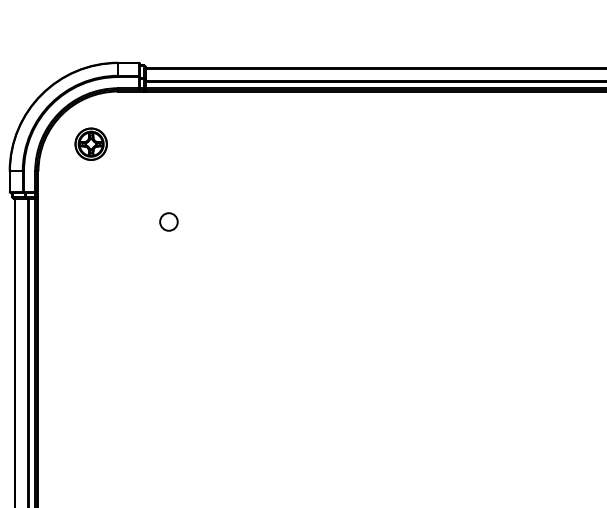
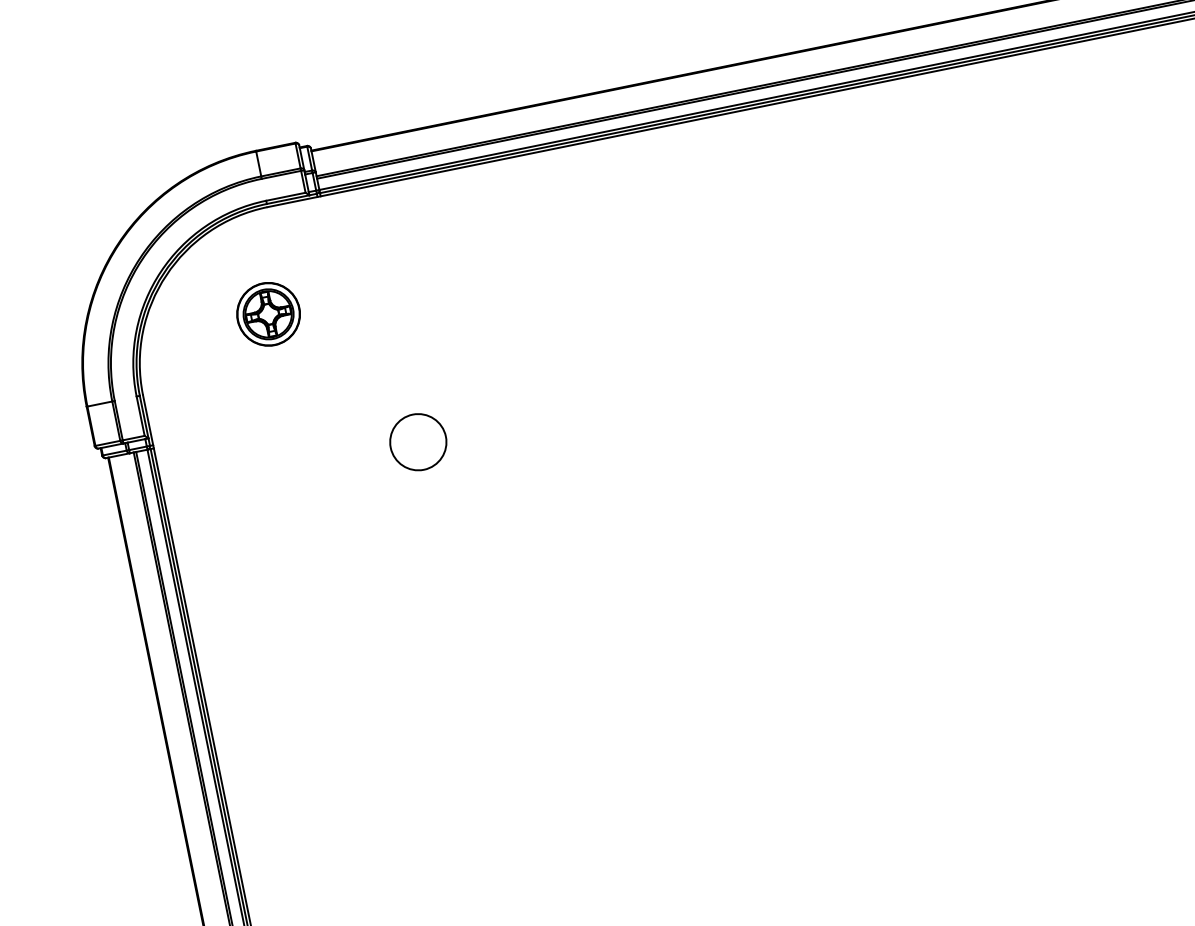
part: (90, 143) -> (266, 313), moved
circle: (168, 221) -> (417, 441), size x1.6

